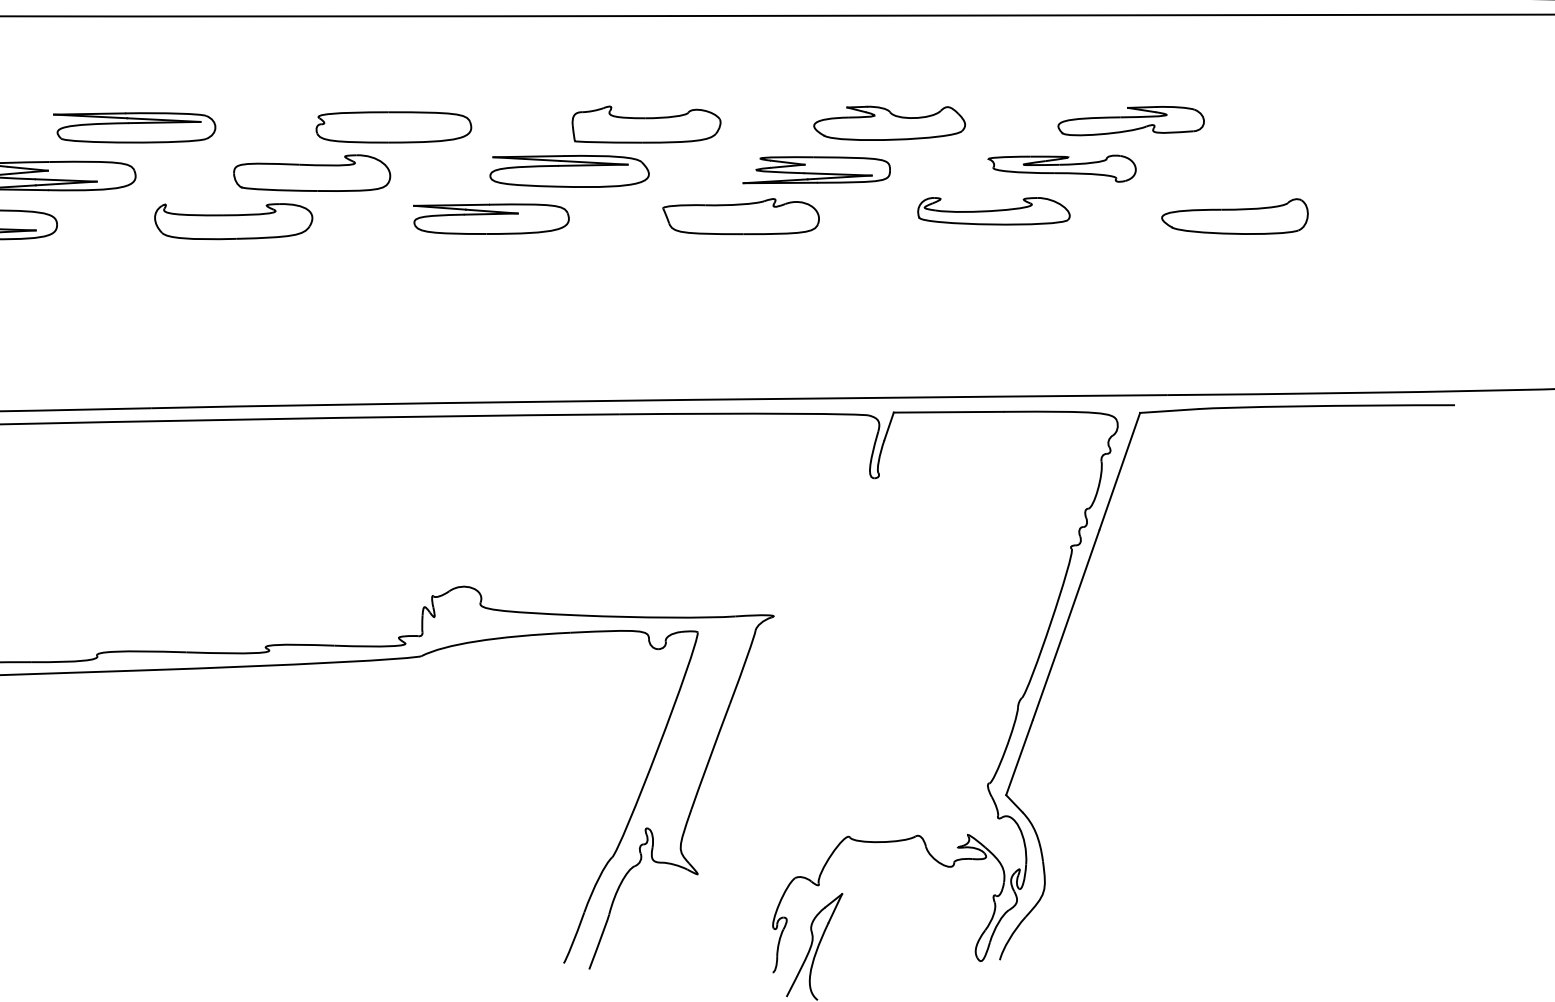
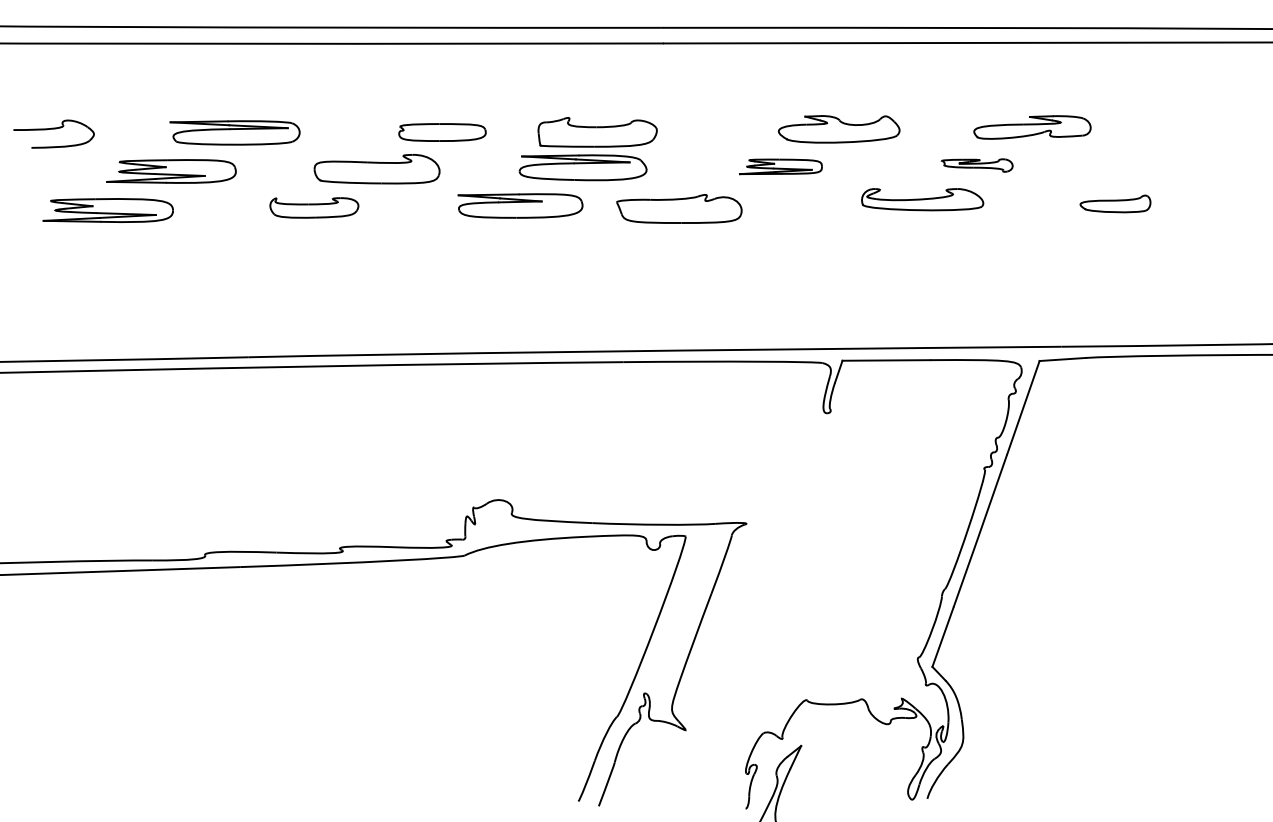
part: (646, 124) -> (597, 132), moved
part: (393, 127) -> (442, 132), size x0.7
part: (1062, 168) -> (977, 165), size x0.6
part: (816, 169) -> (780, 166), size x0.7
part: (741, 216) -> (679, 208), moved
part: (1234, 216) -> (1115, 203), size x0.6
part: (233, 221) -> (314, 207), size x0.7

